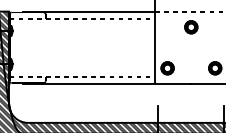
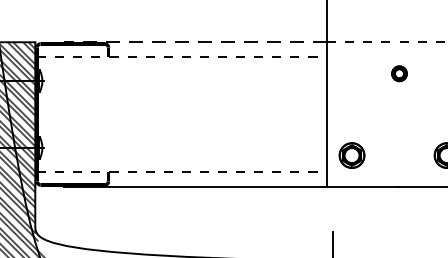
line: (89, 11) -> (196, 42), solid -> dashed
part: (191, 27) -> (399, 74), size x0.6

